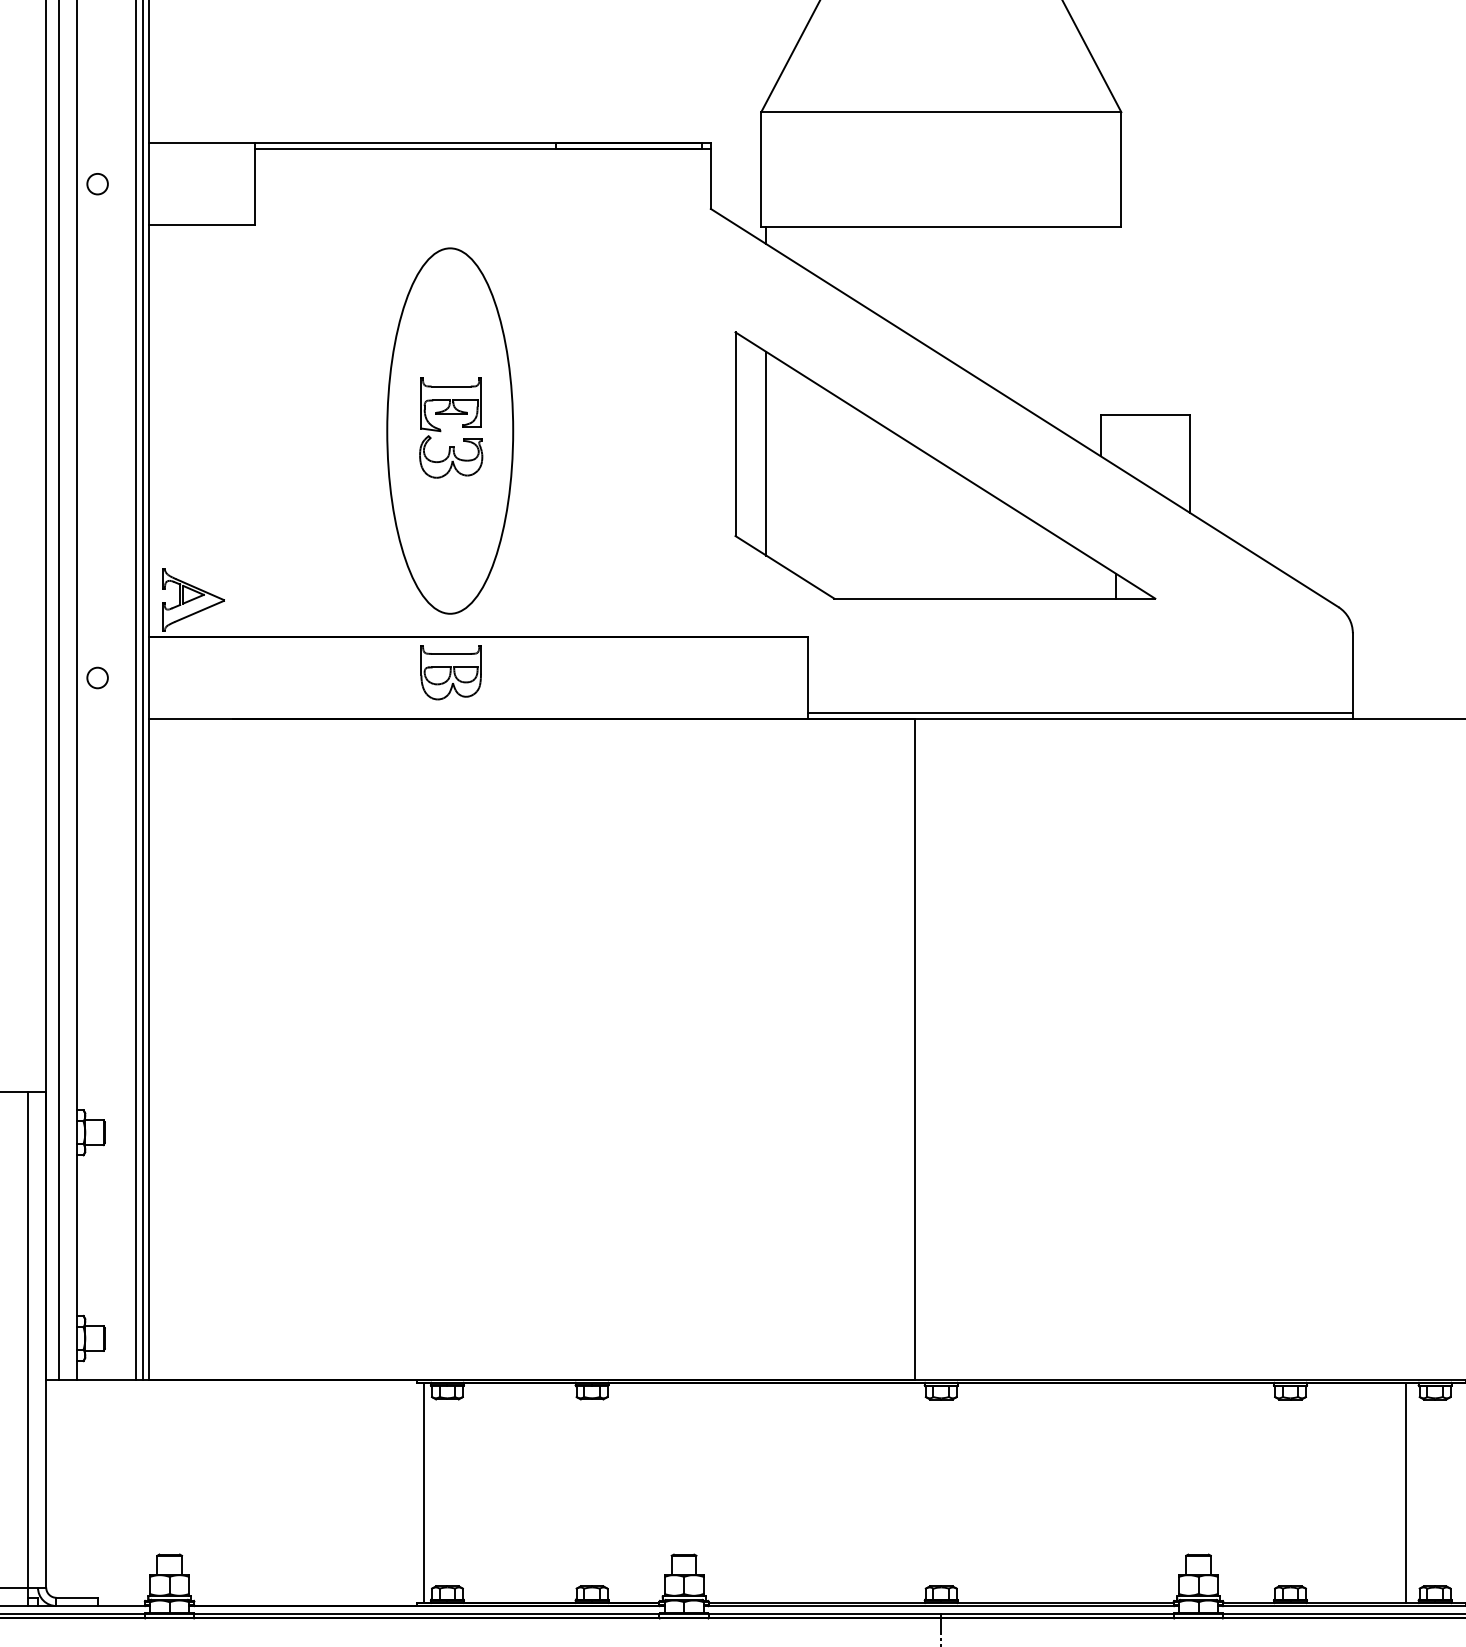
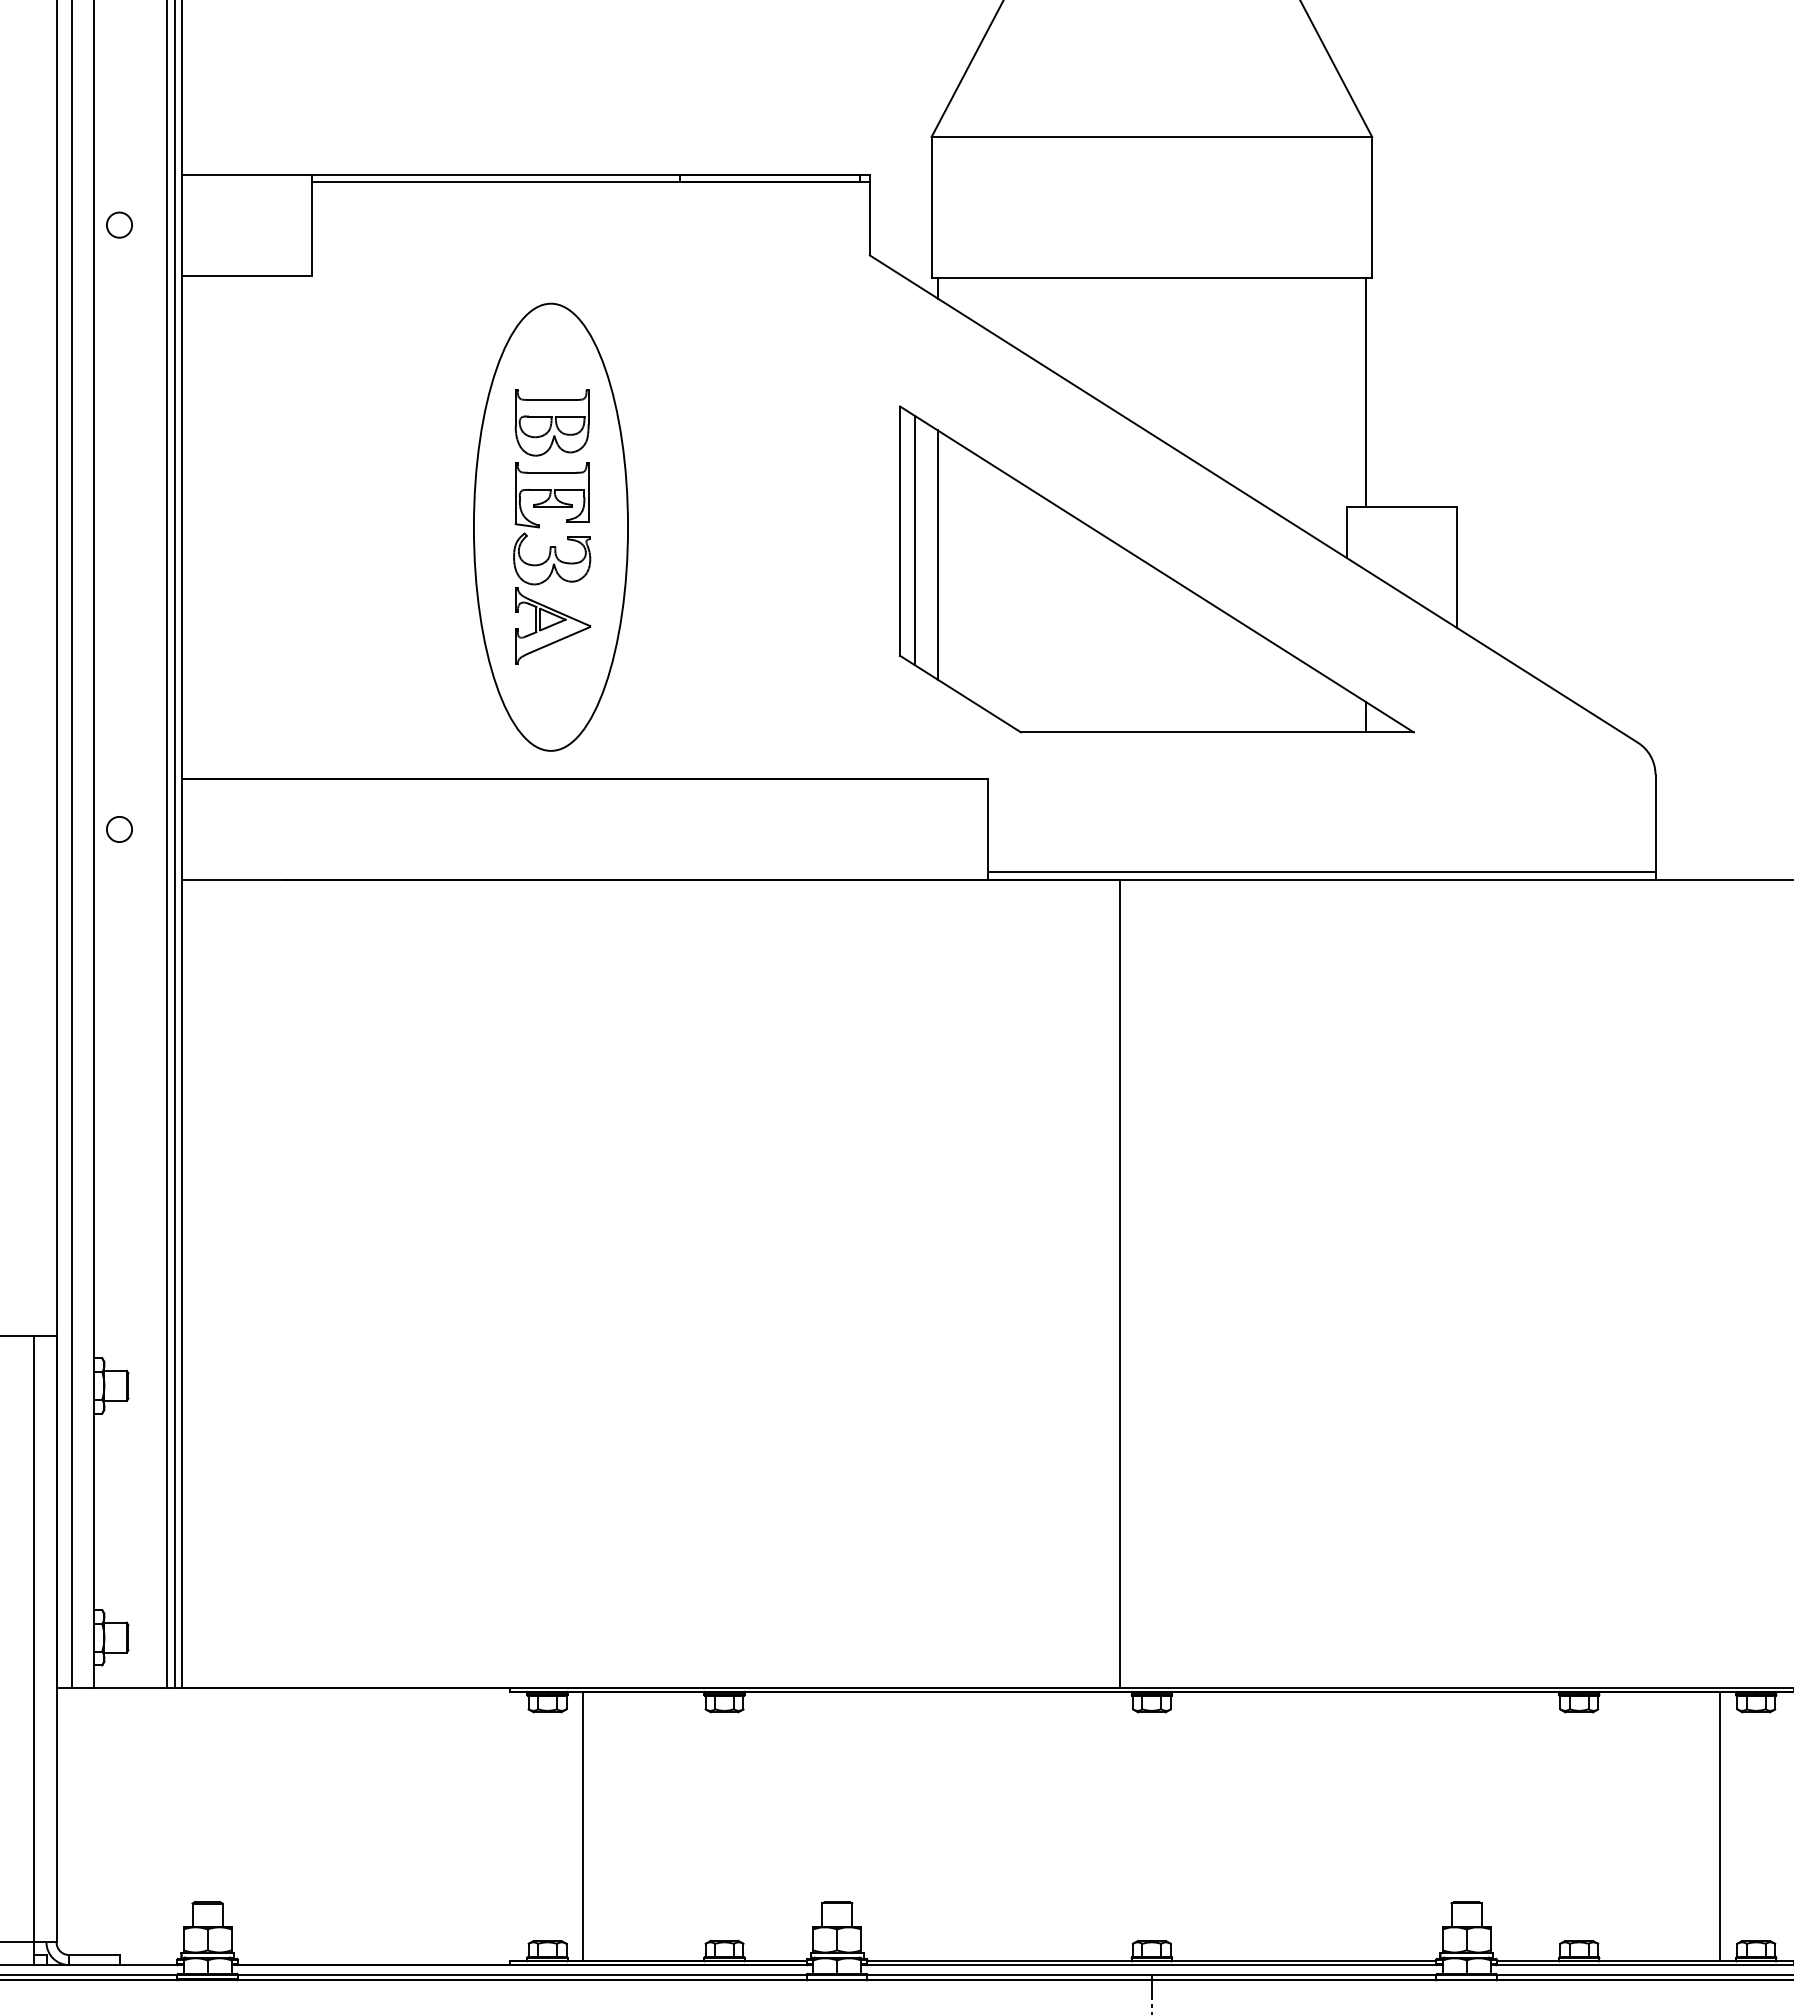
line: (1115, 320) -> (1365, 392), added
line: (748, 441) -> (915, 540), added
part: (194, 599) -> (553, 625), moved
part: (450, 672) -> (551, 422), moved
line: (423, 1492) -> (583, 1826), moved

